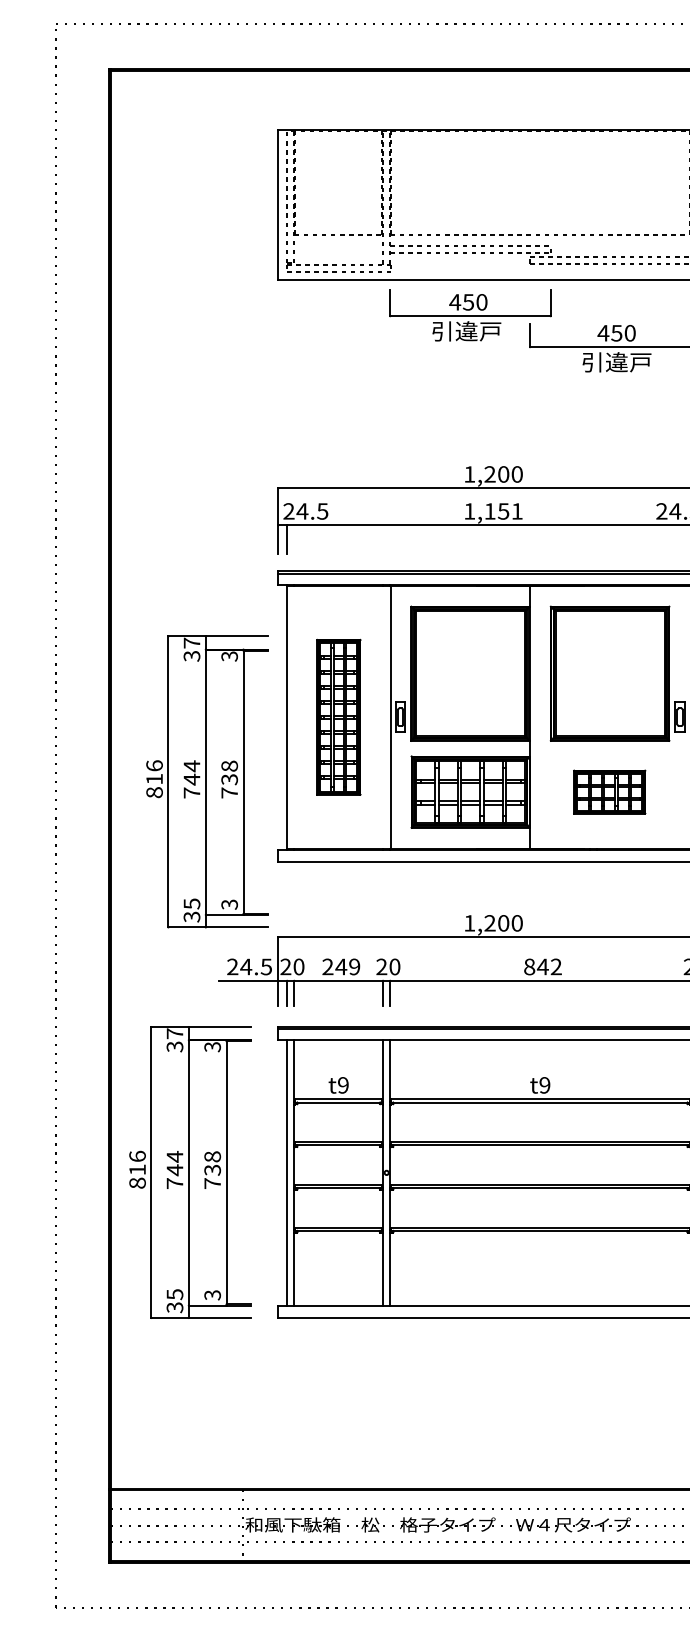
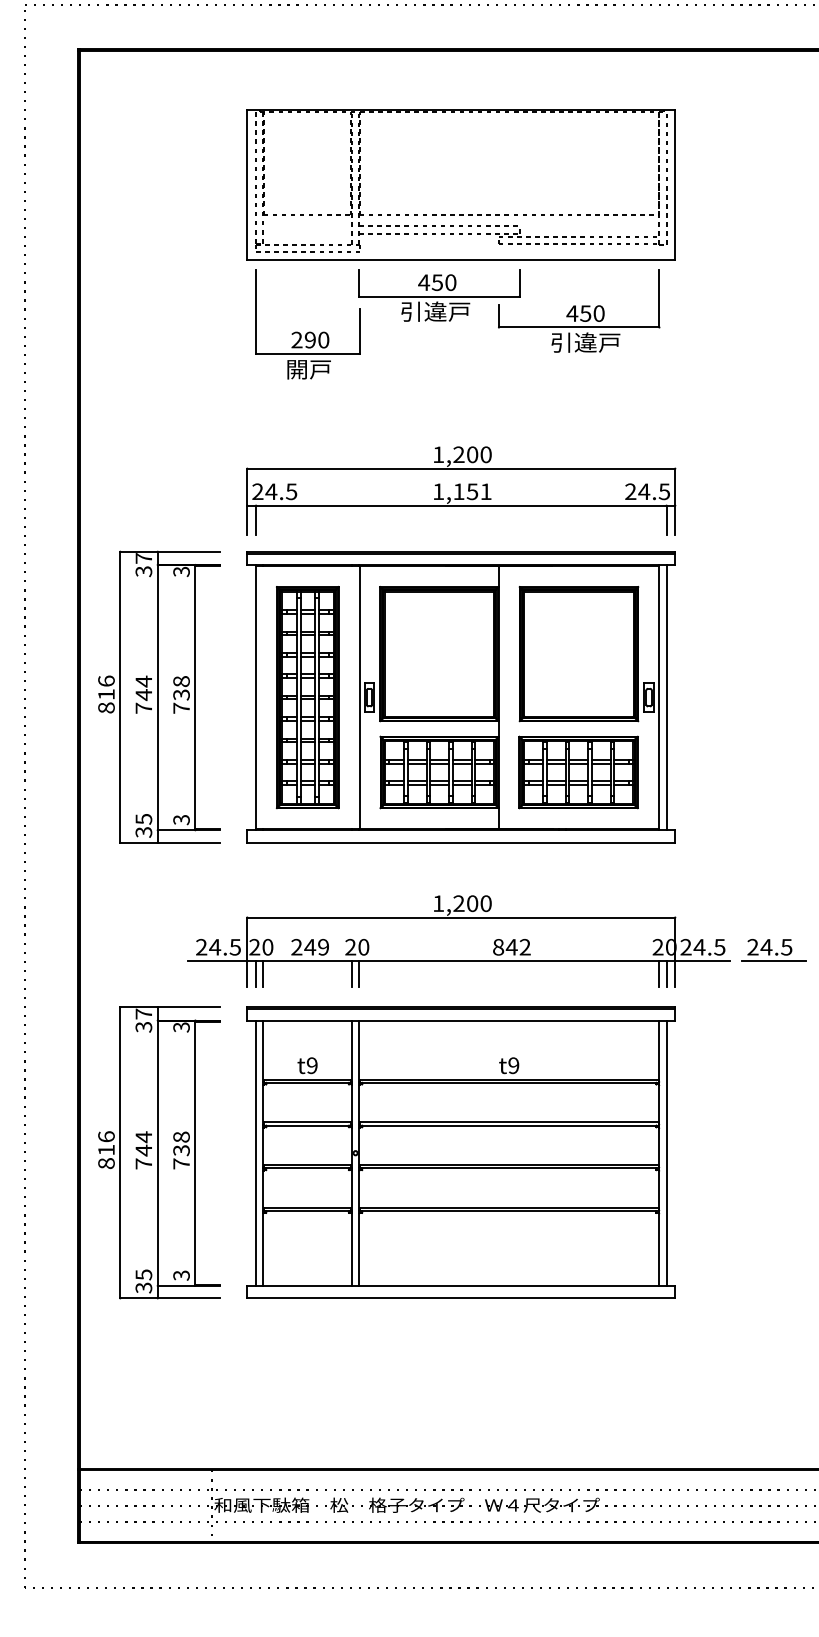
part: (340, 351) -> (309, 331), added
part: (338, 717) -> (307, 697), size x1.43
part: (207, 781) -> (159, 696), moved
part: (609, 792) -> (578, 772), size x1.67

